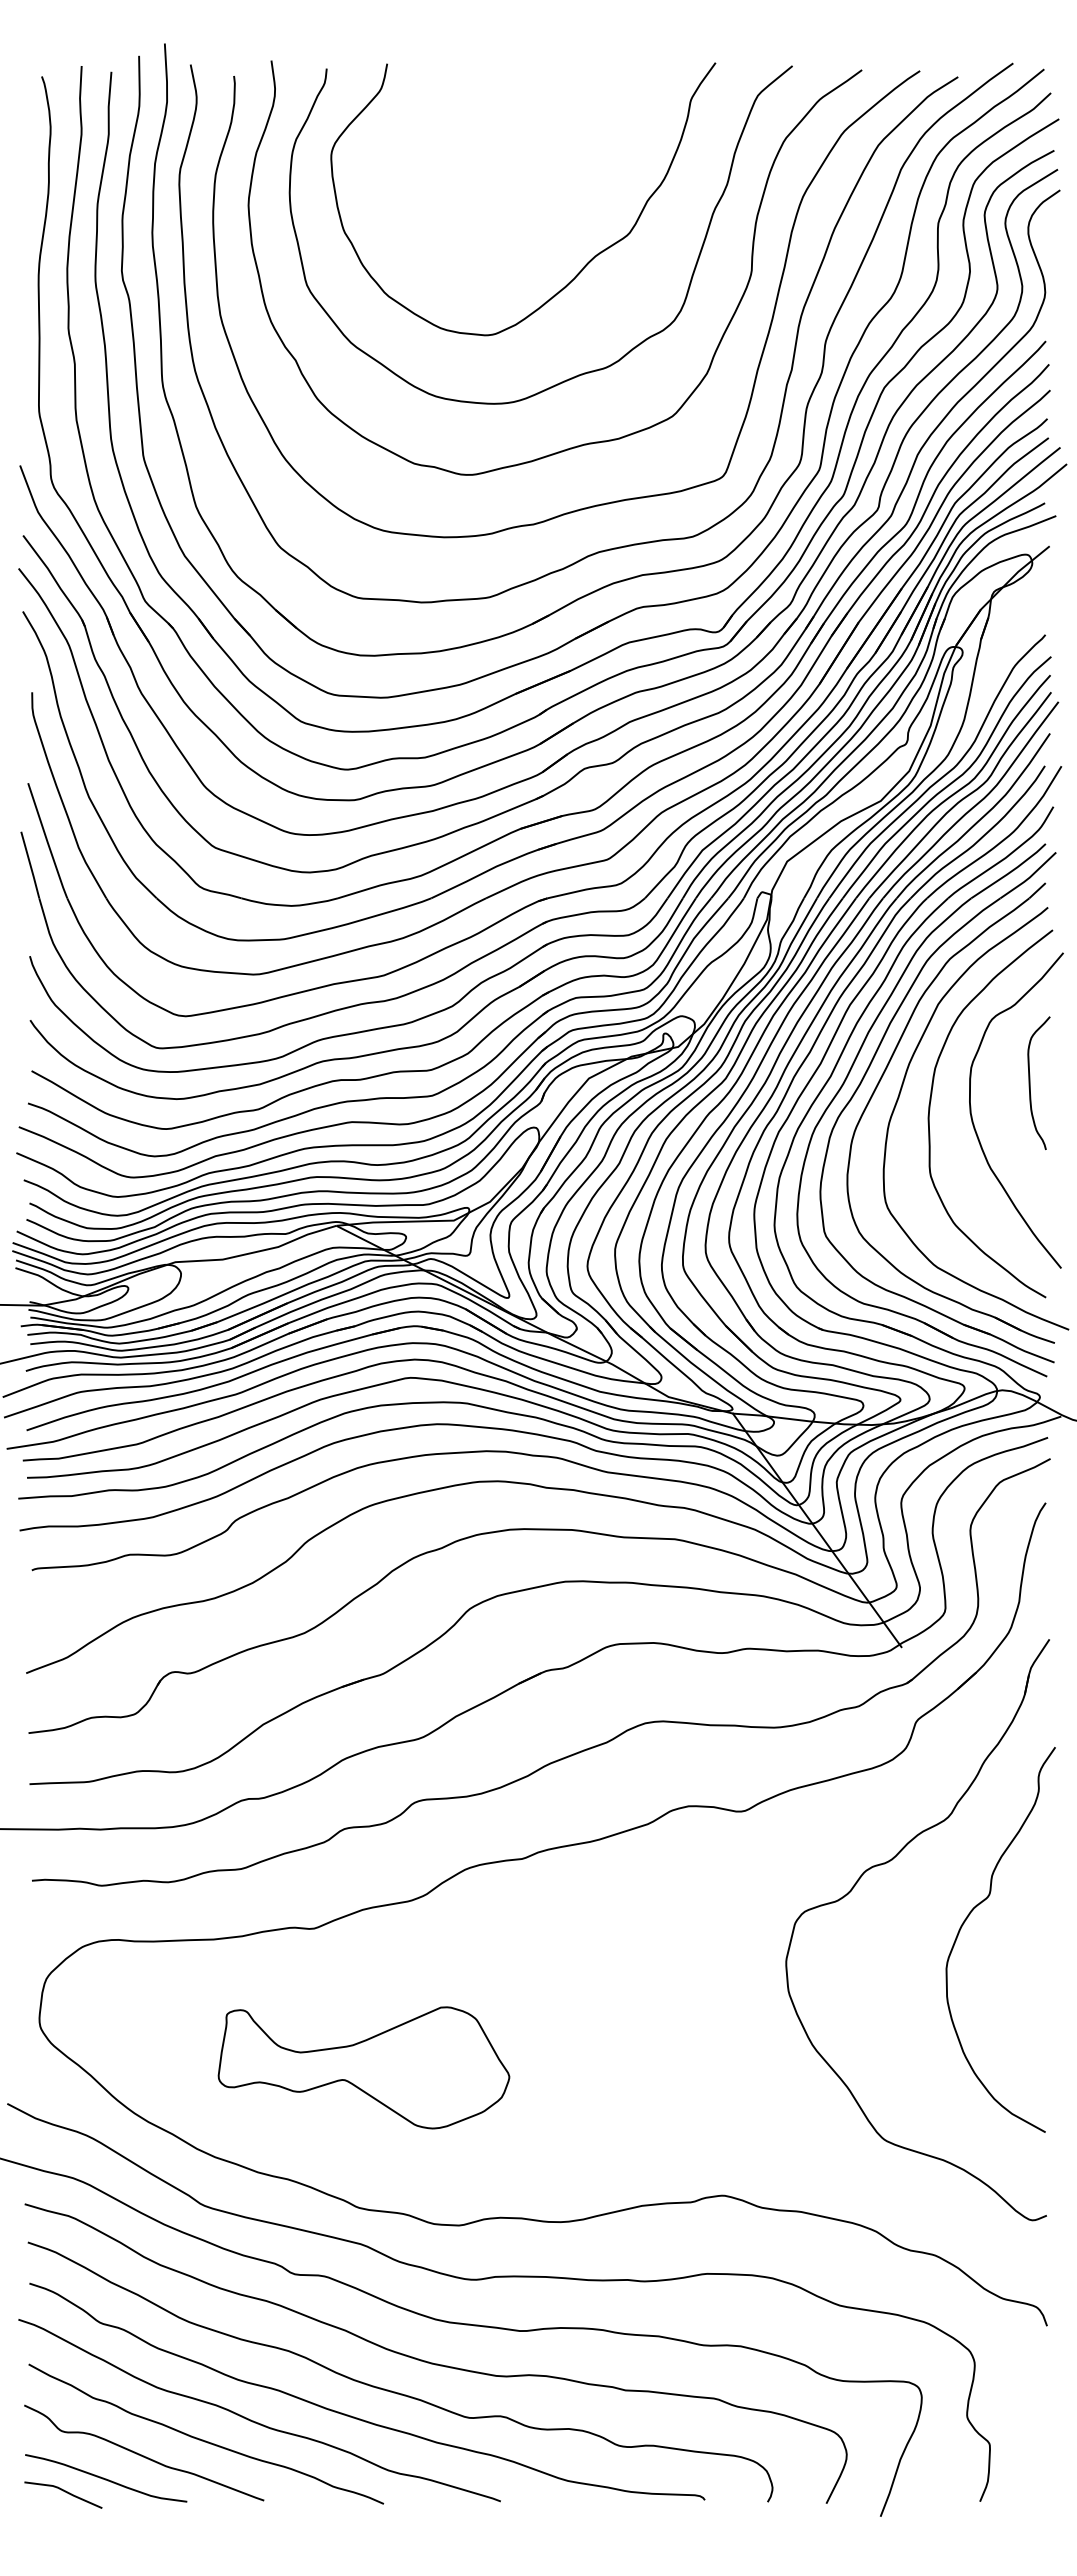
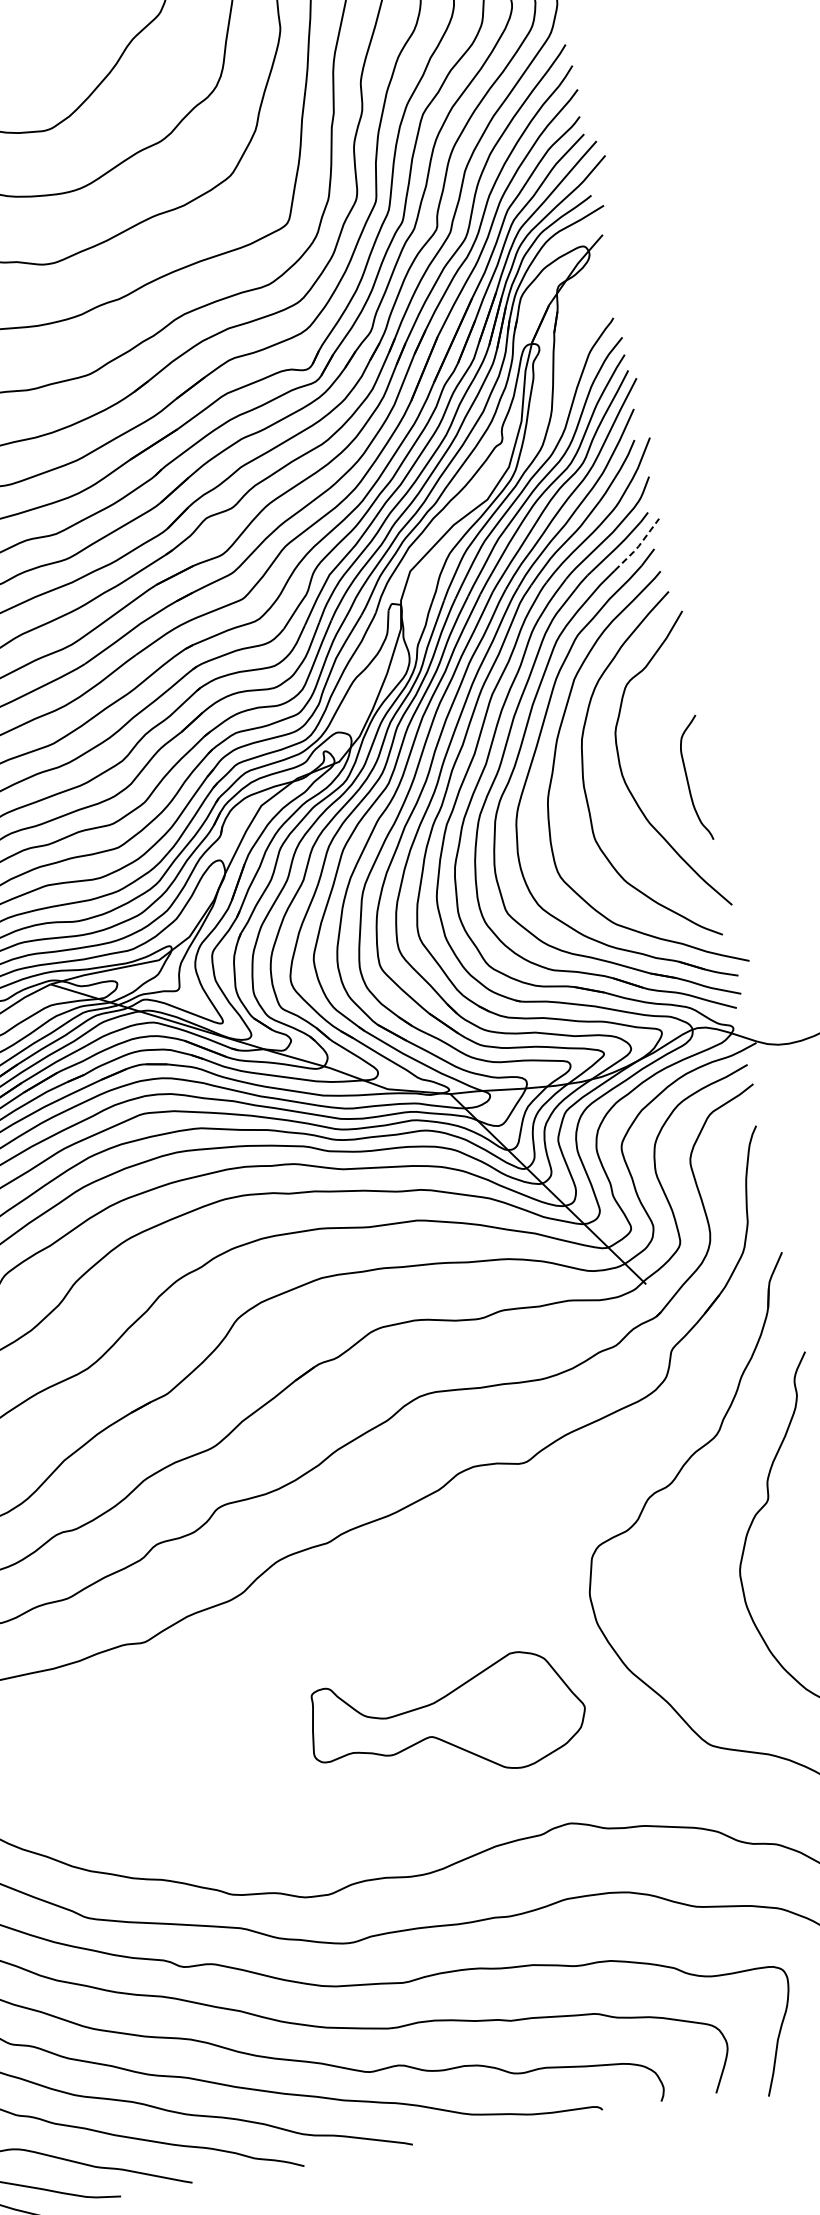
line: (1029, 877) -> (638, 546), solid -> dashed
curve: (1030, 1082) -> (688, 779), moved
part: (363, 2067) -> (447, 1722), moved

